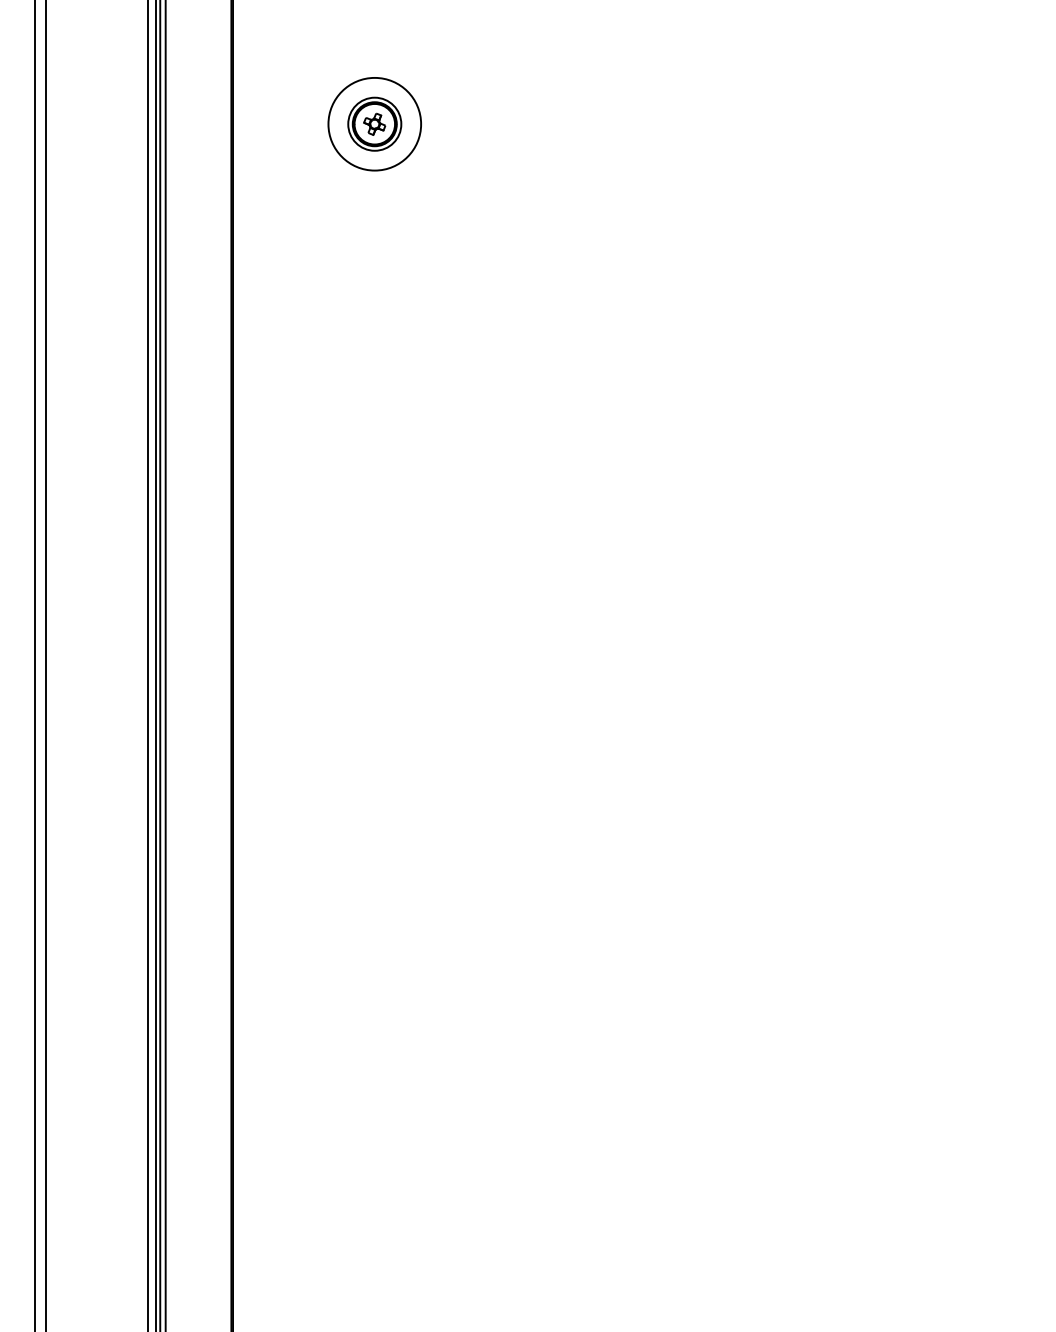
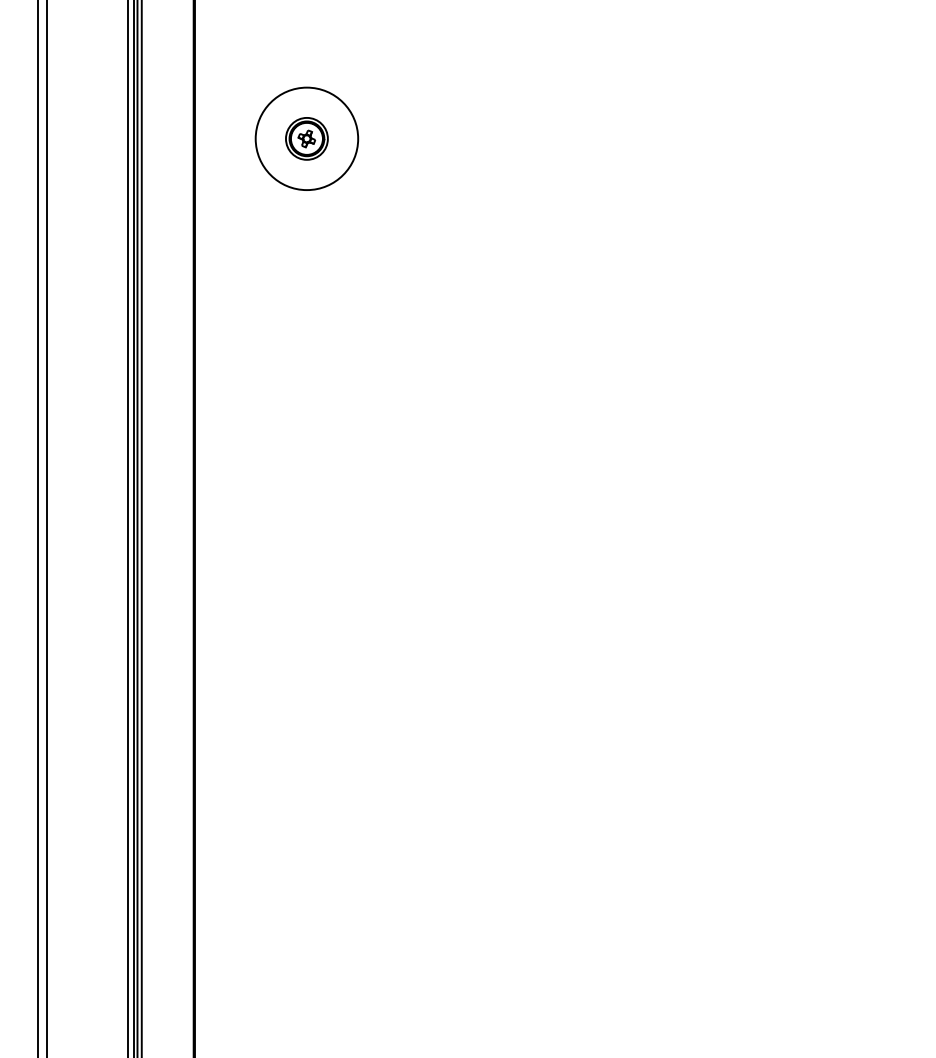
circle: (374, 123) -> (306, 138), size x1.4

